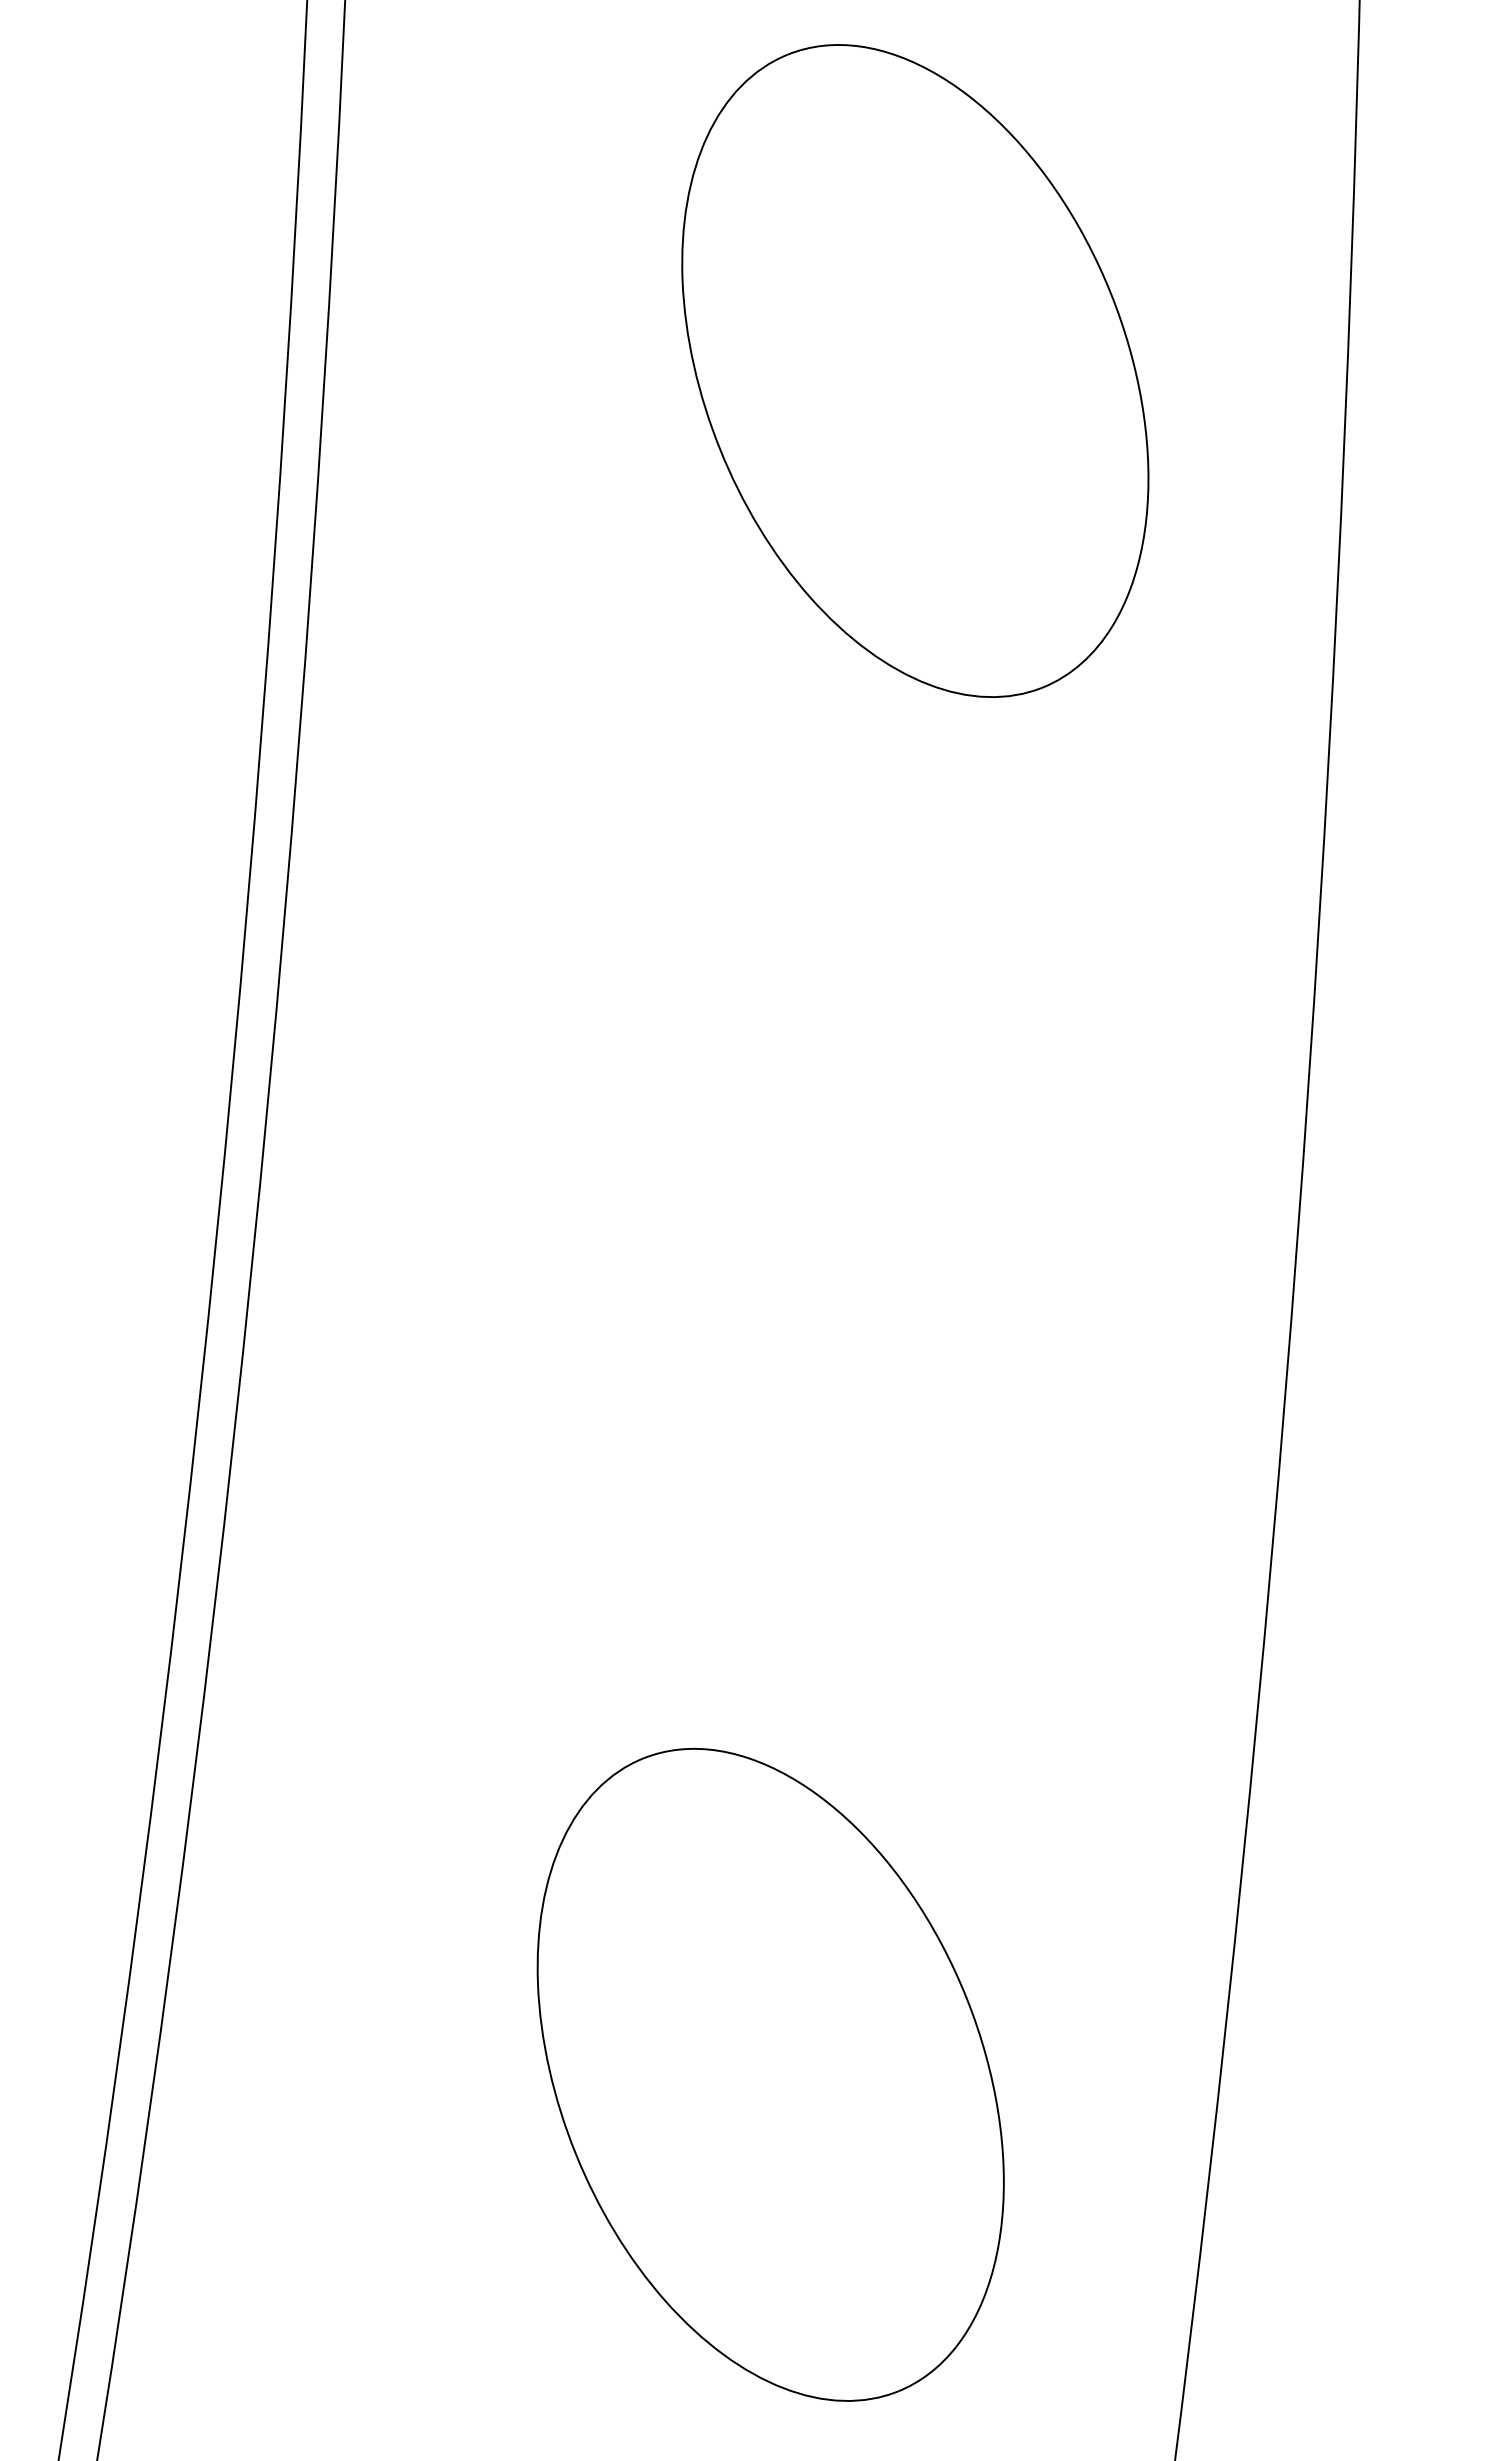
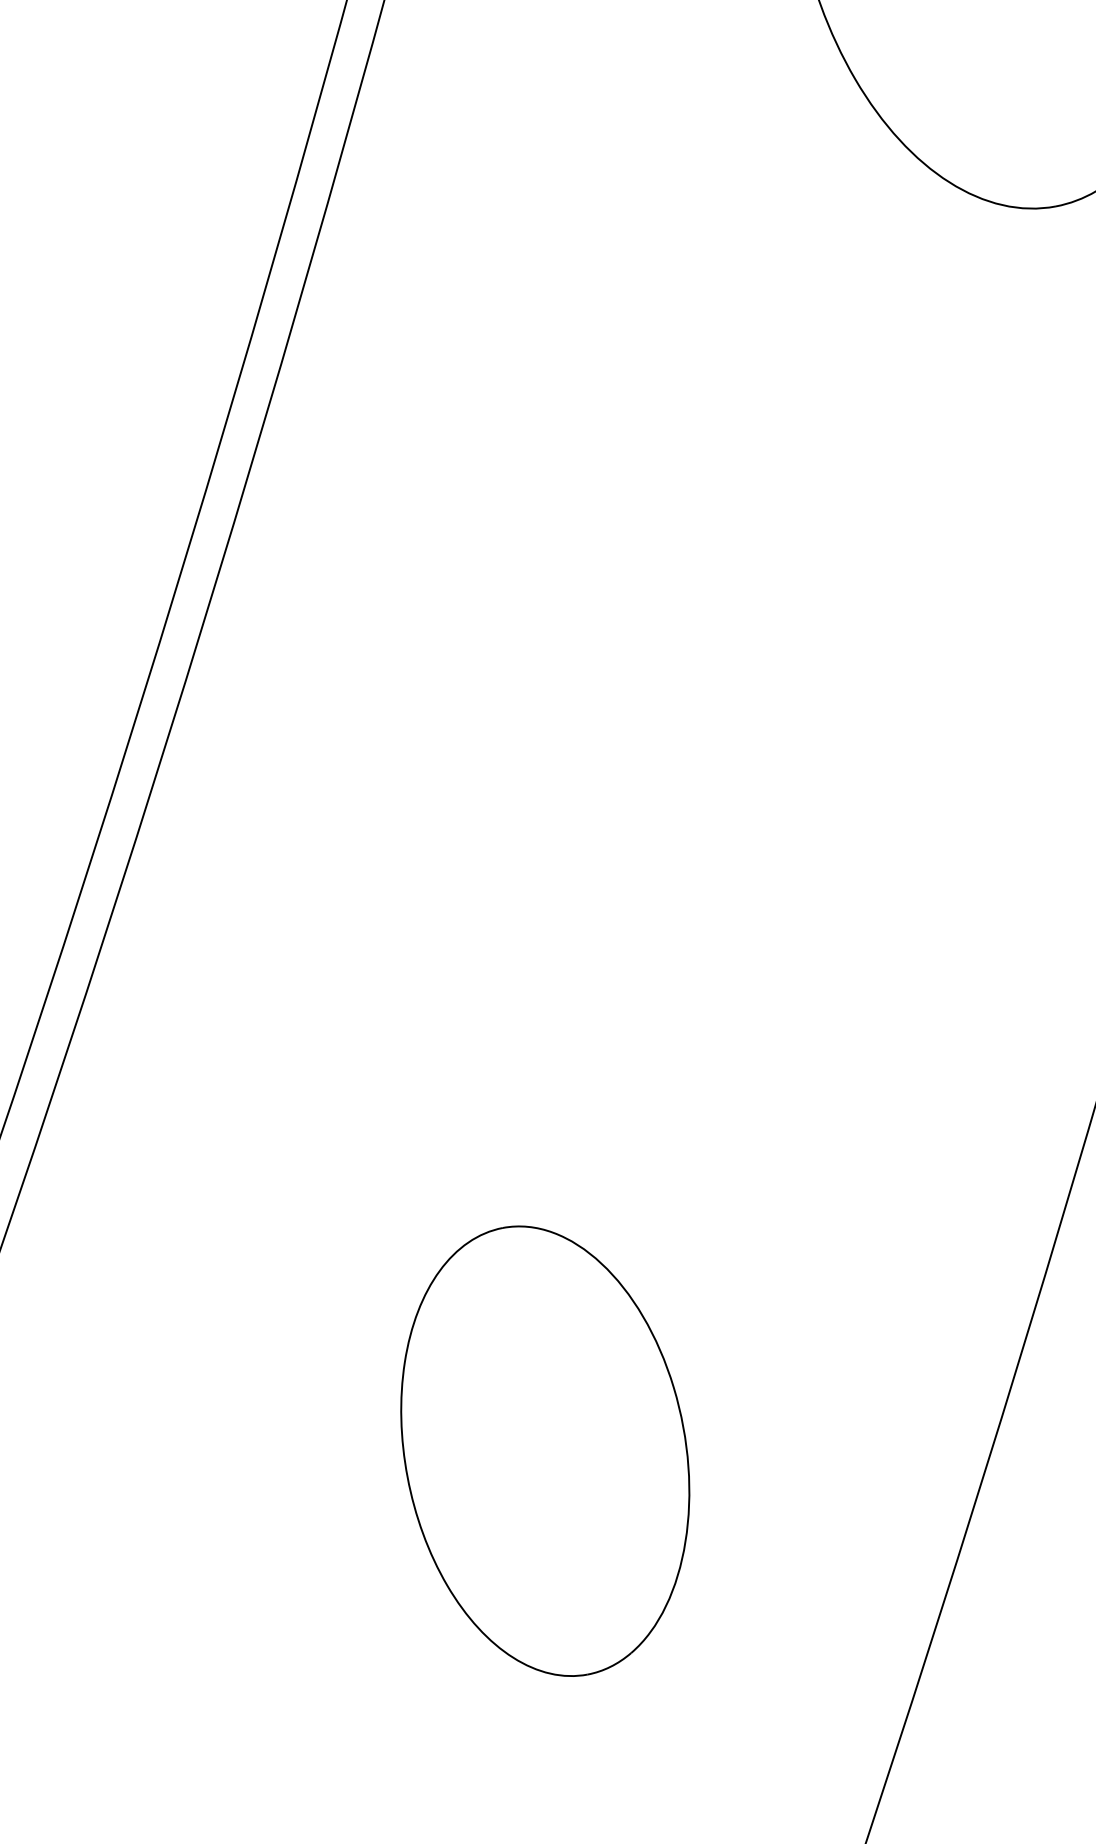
part: (770, 2074) -> (545, 1450), size x0.7

